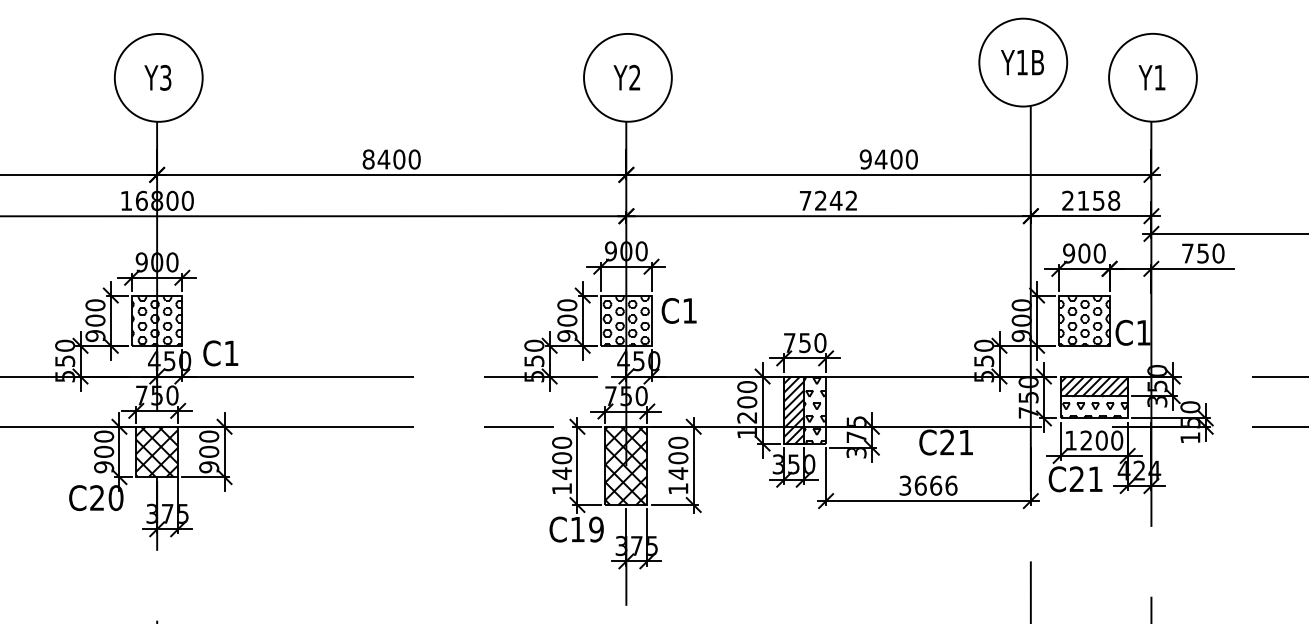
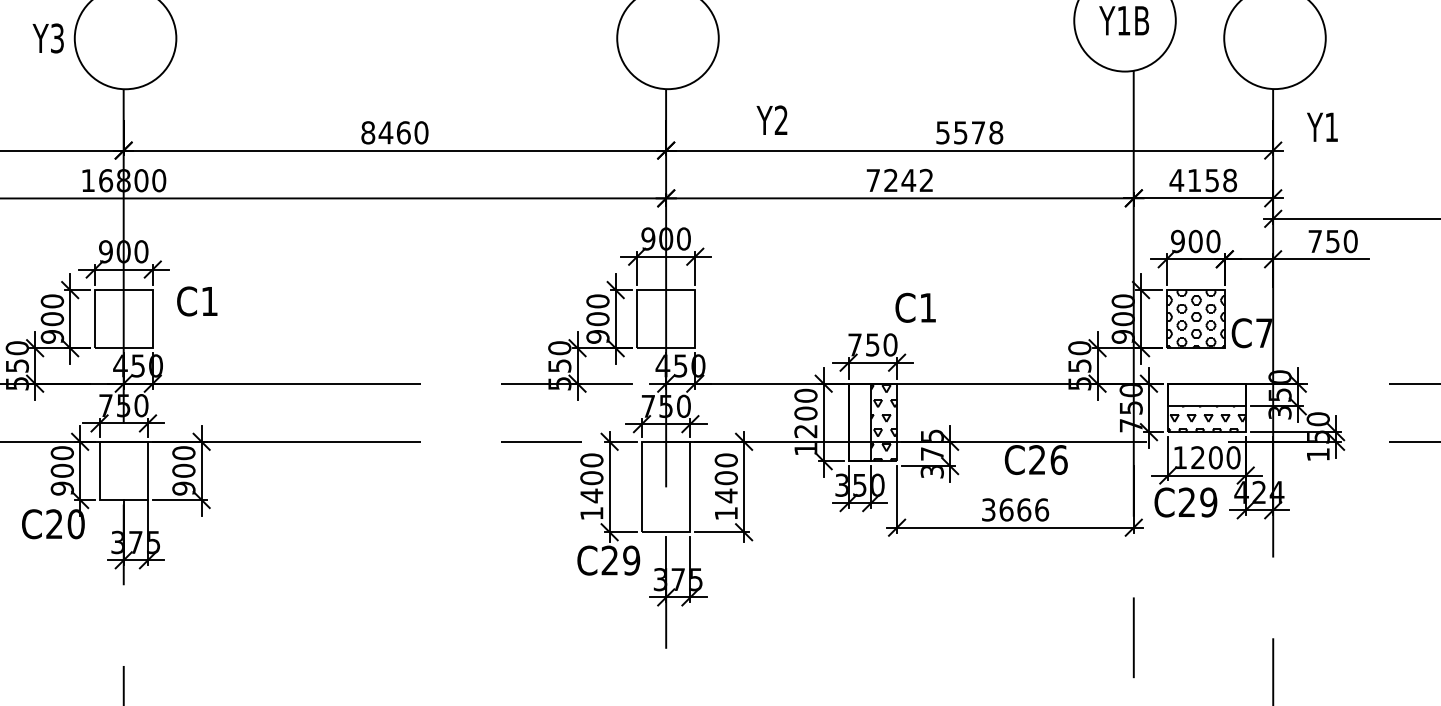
text: (157, 77) -> (47, 37), moved
text: (626, 77) -> (771, 120), moved
text: (1151, 77) -> (1321, 127), moved
text: (399, 159) -> (403, 132), 8400 -> 8460
text: (888, 159) -> (969, 132), 9400 -> 5578
text: (1067, 200) -> (1176, 180), 2158 -> 4158
text: (678, 310) -> (914, 307), moved
hatch: (157, 320) -> (124, 318), removed
hatch: (626, 320) -> (666, 318), removed
text: (1143, 332) -> (1264, 332), C1 -> C7
text: (220, 353) -> (196, 301), moved
hatch: (1093, 386) -> (1206, 395), removed
hatch: (793, 409) -> (859, 421), removed
text: (966, 442) -> (1059, 459), C21 -> C26
hatch: (157, 451) -> (124, 470), removed
hatch: (626, 465) -> (666, 486), removed
text: (1095, 479) -> (1208, 502), C21 -> C29
text: (577, 529) -> (609, 560), C19 -> C29

